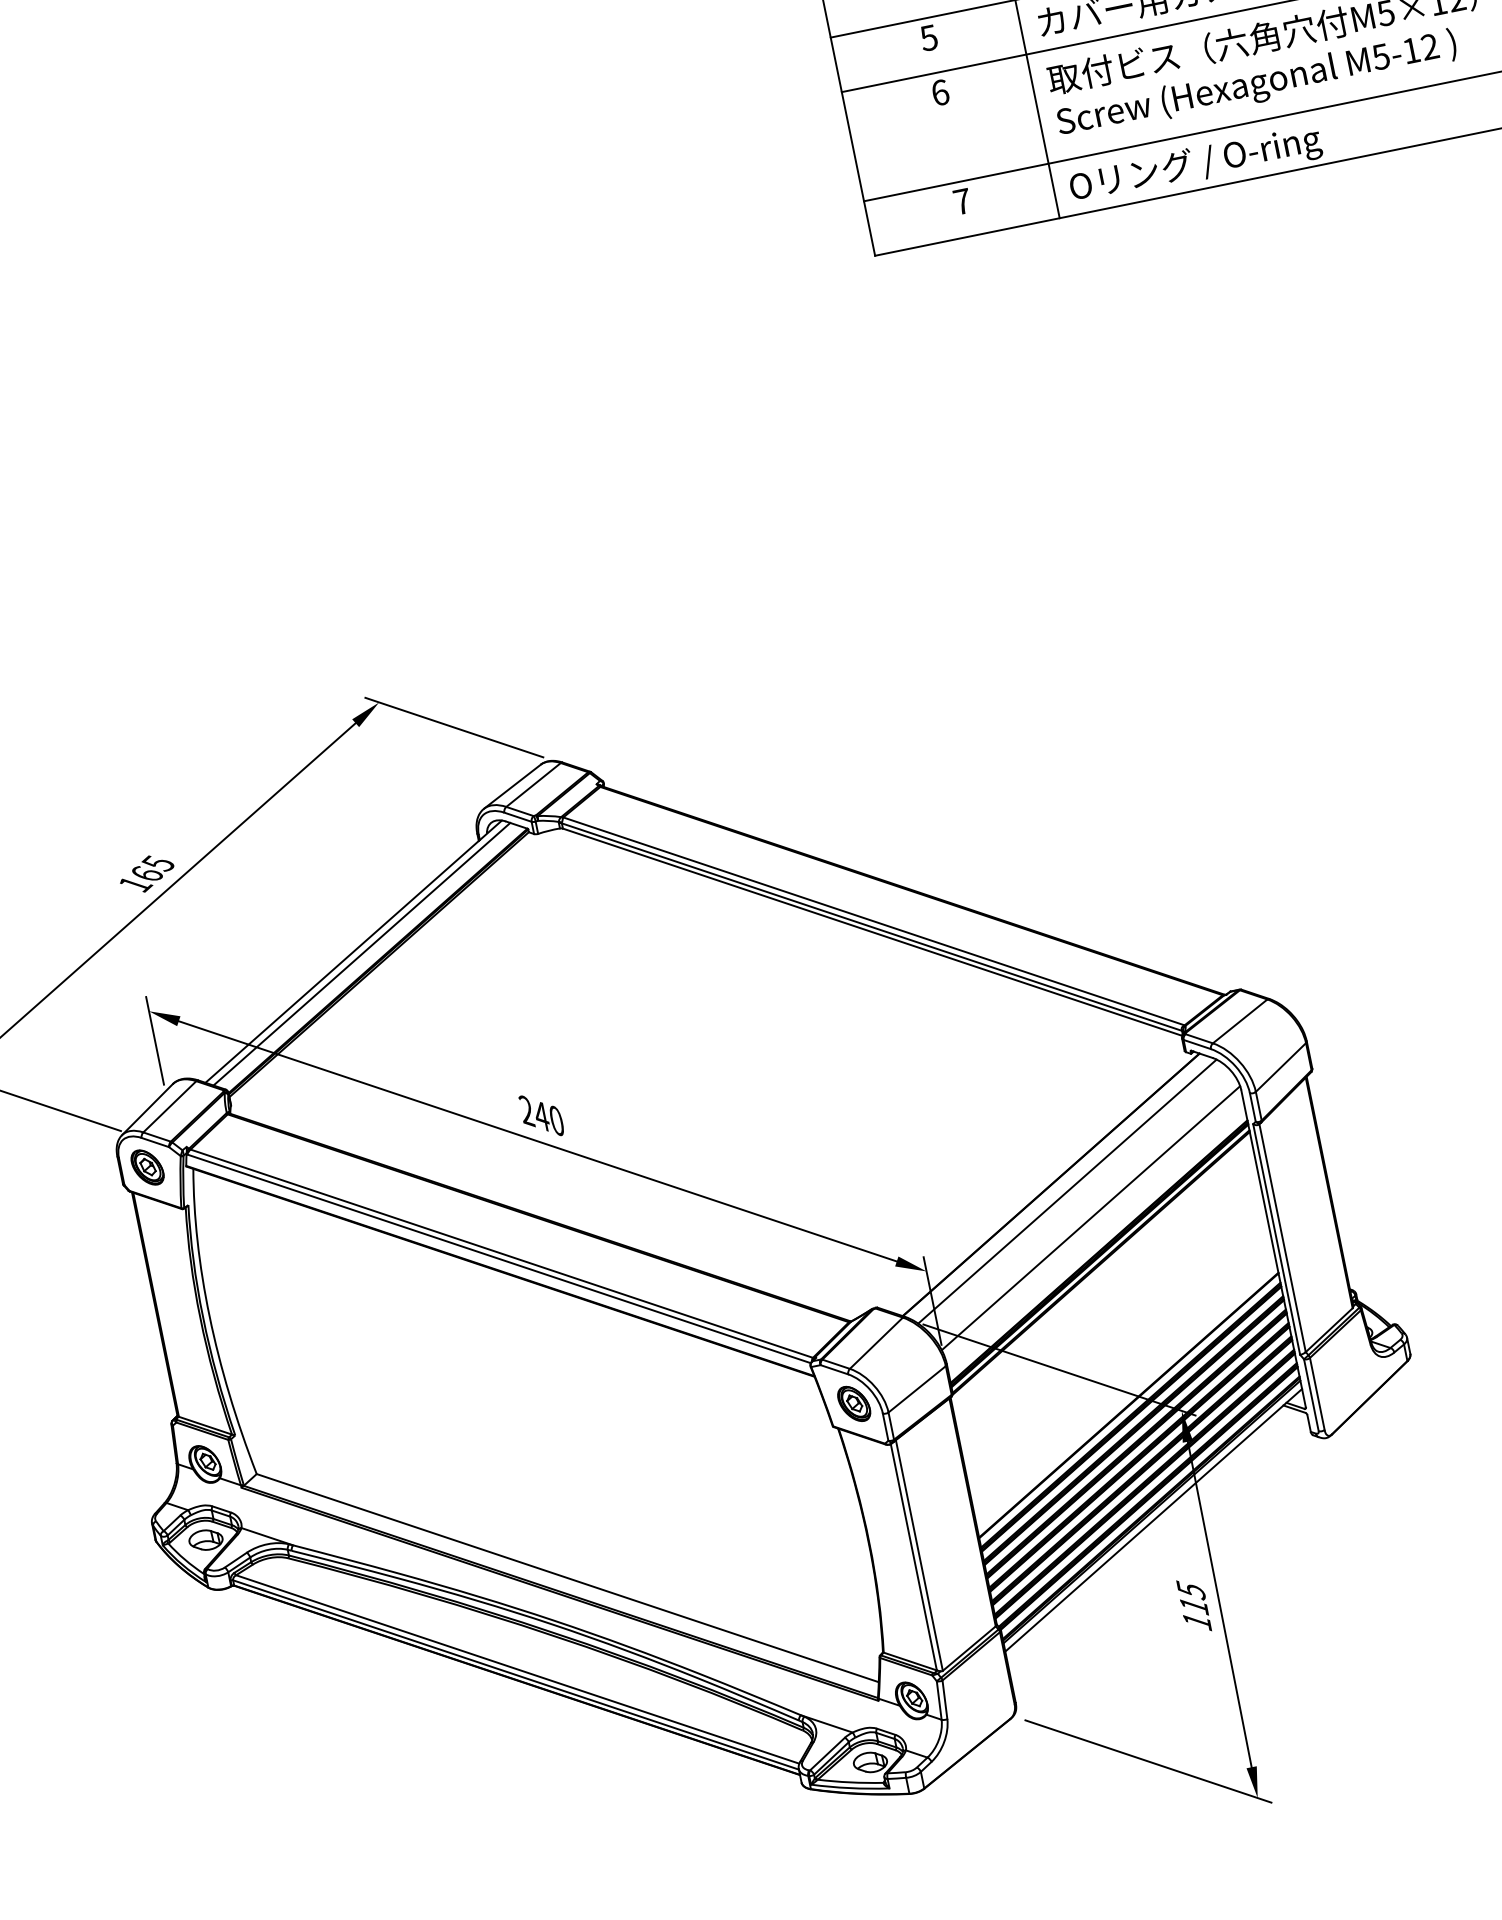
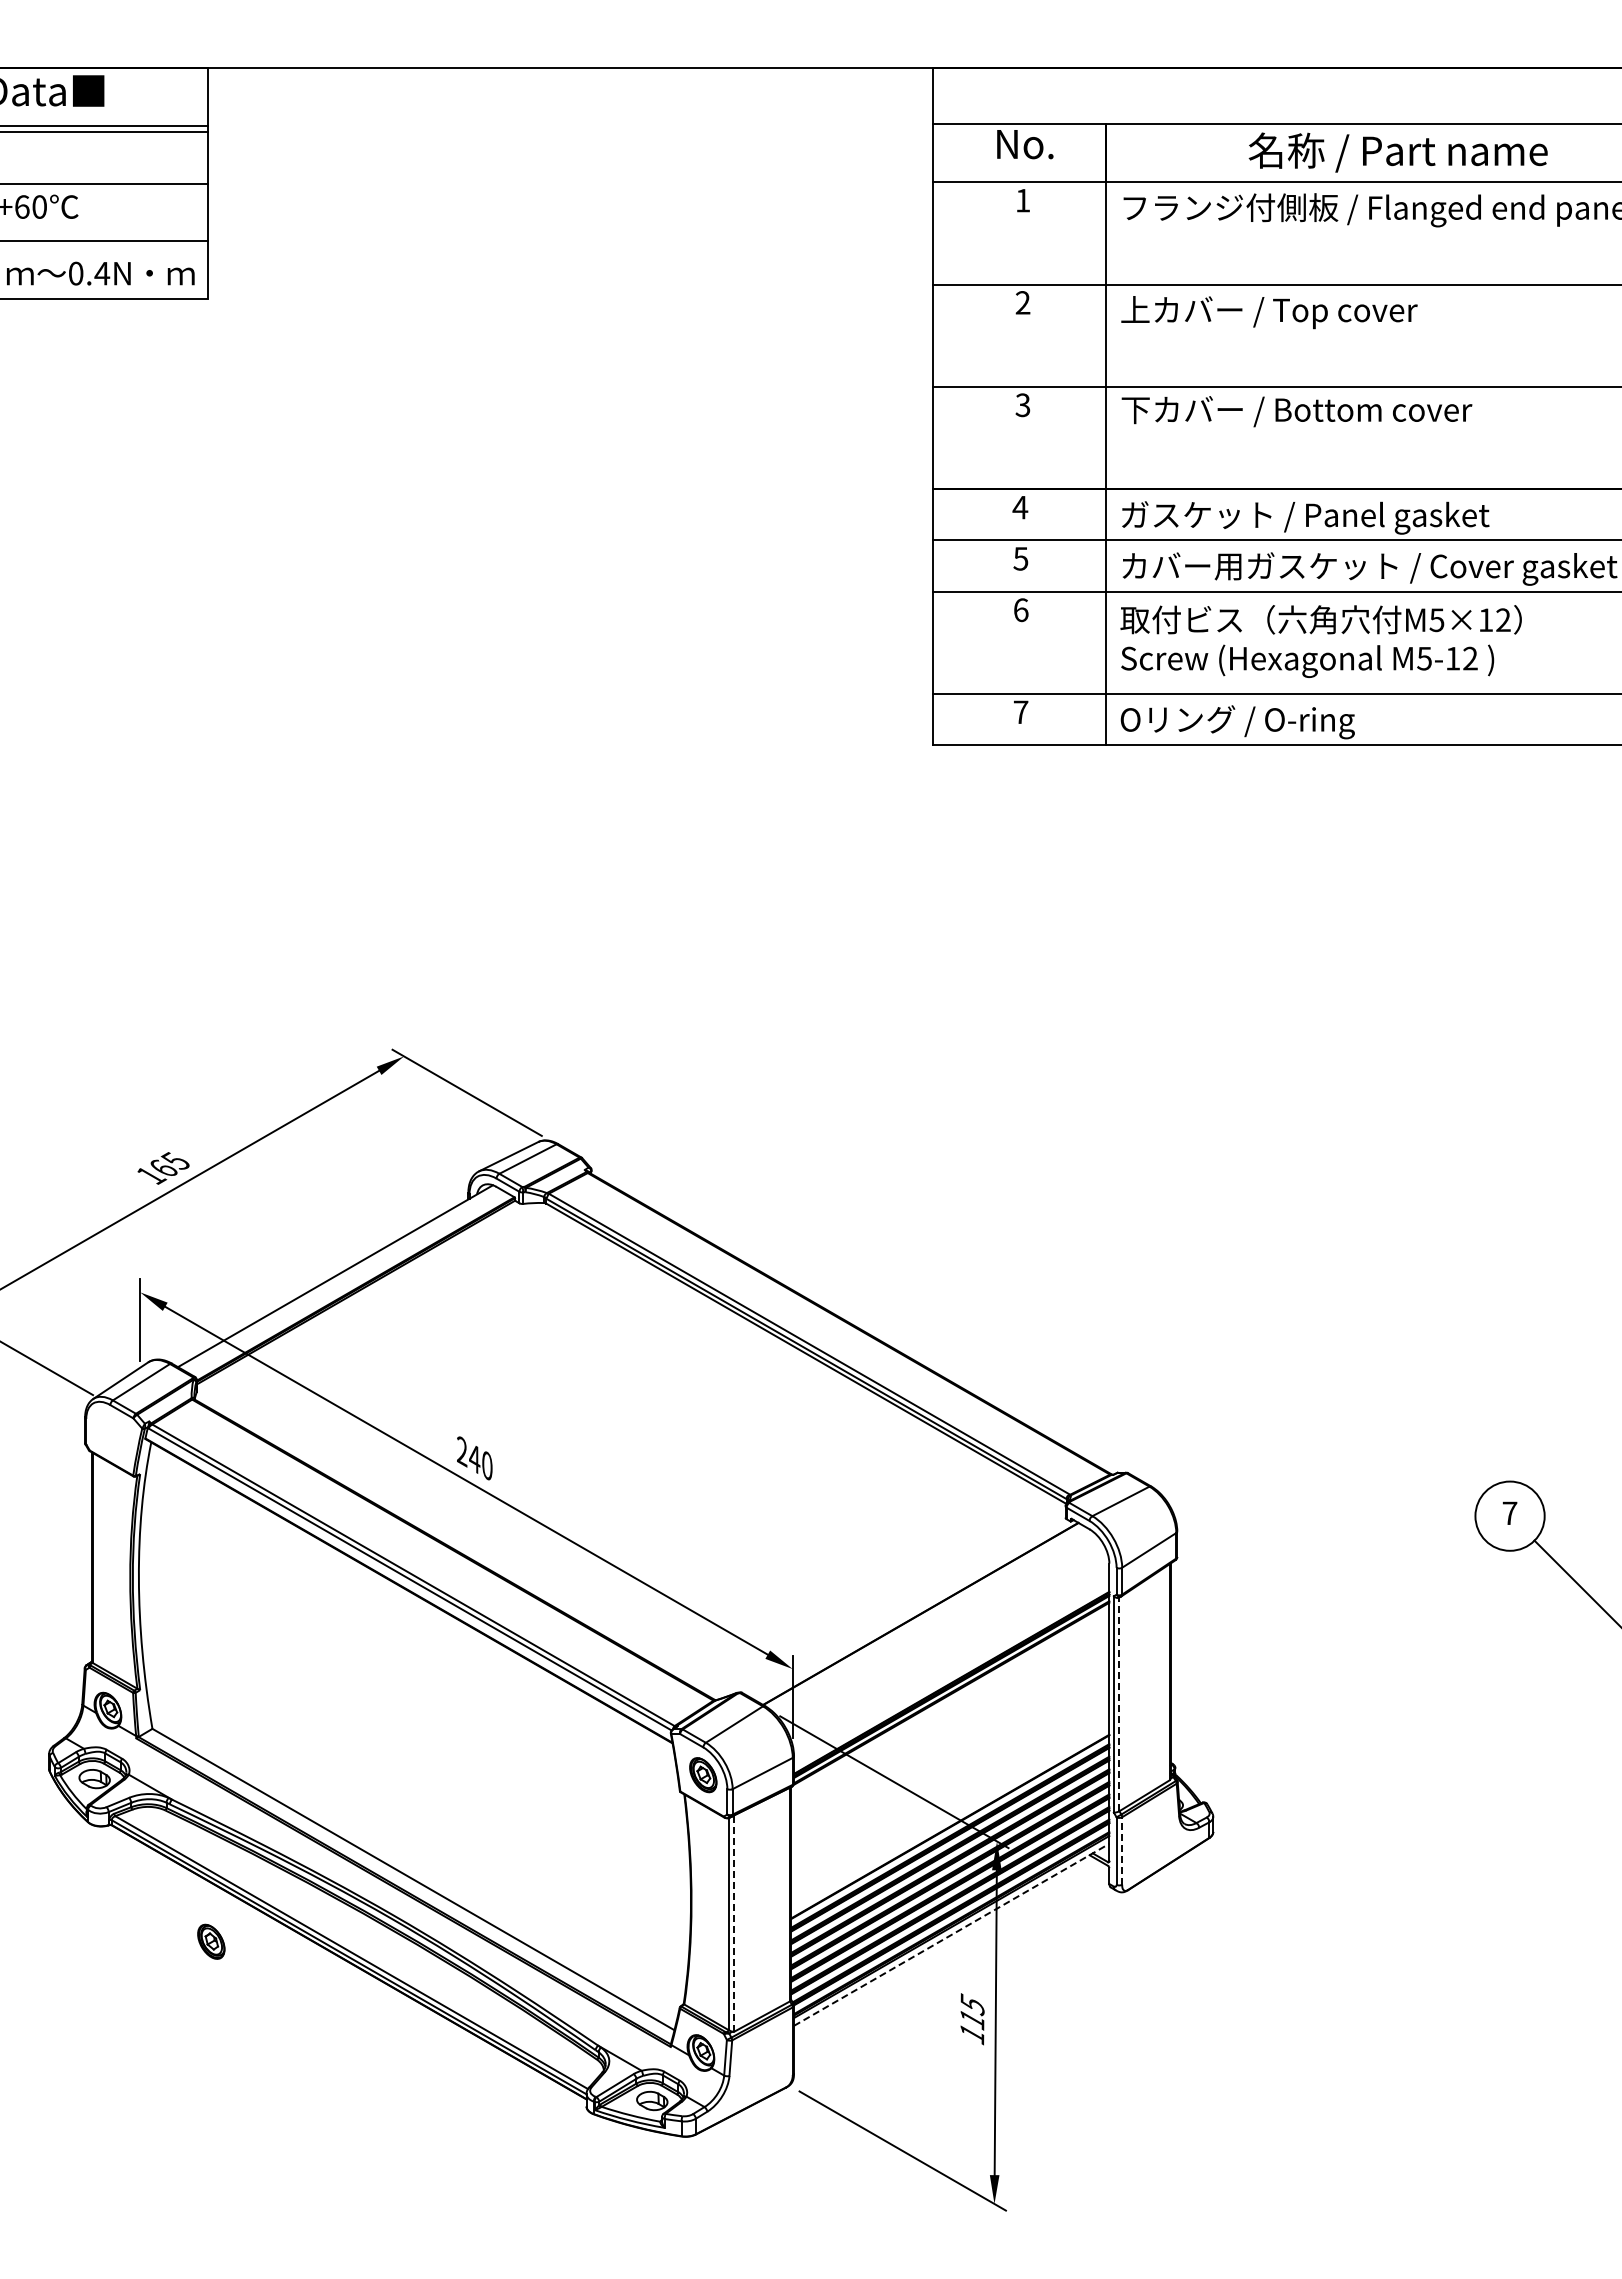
line: (361, 953) -> (342, 1279), removed
part: (147, 1167) -> (211, 1941), moved
line: (1066, 1191) -> (933, 1622), removed
line: (1090, 1217) -> (950, 1650), removed
line: (1282, 1238) -> (1119, 1704), solid -> dashed
line: (1317, 1393) -> (1122, 1850), solid -> dashed
line: (1154, 1519) -> (952, 1934), solid -> dashed
line: (919, 1555) -> (734, 1923), solid -> dashed

